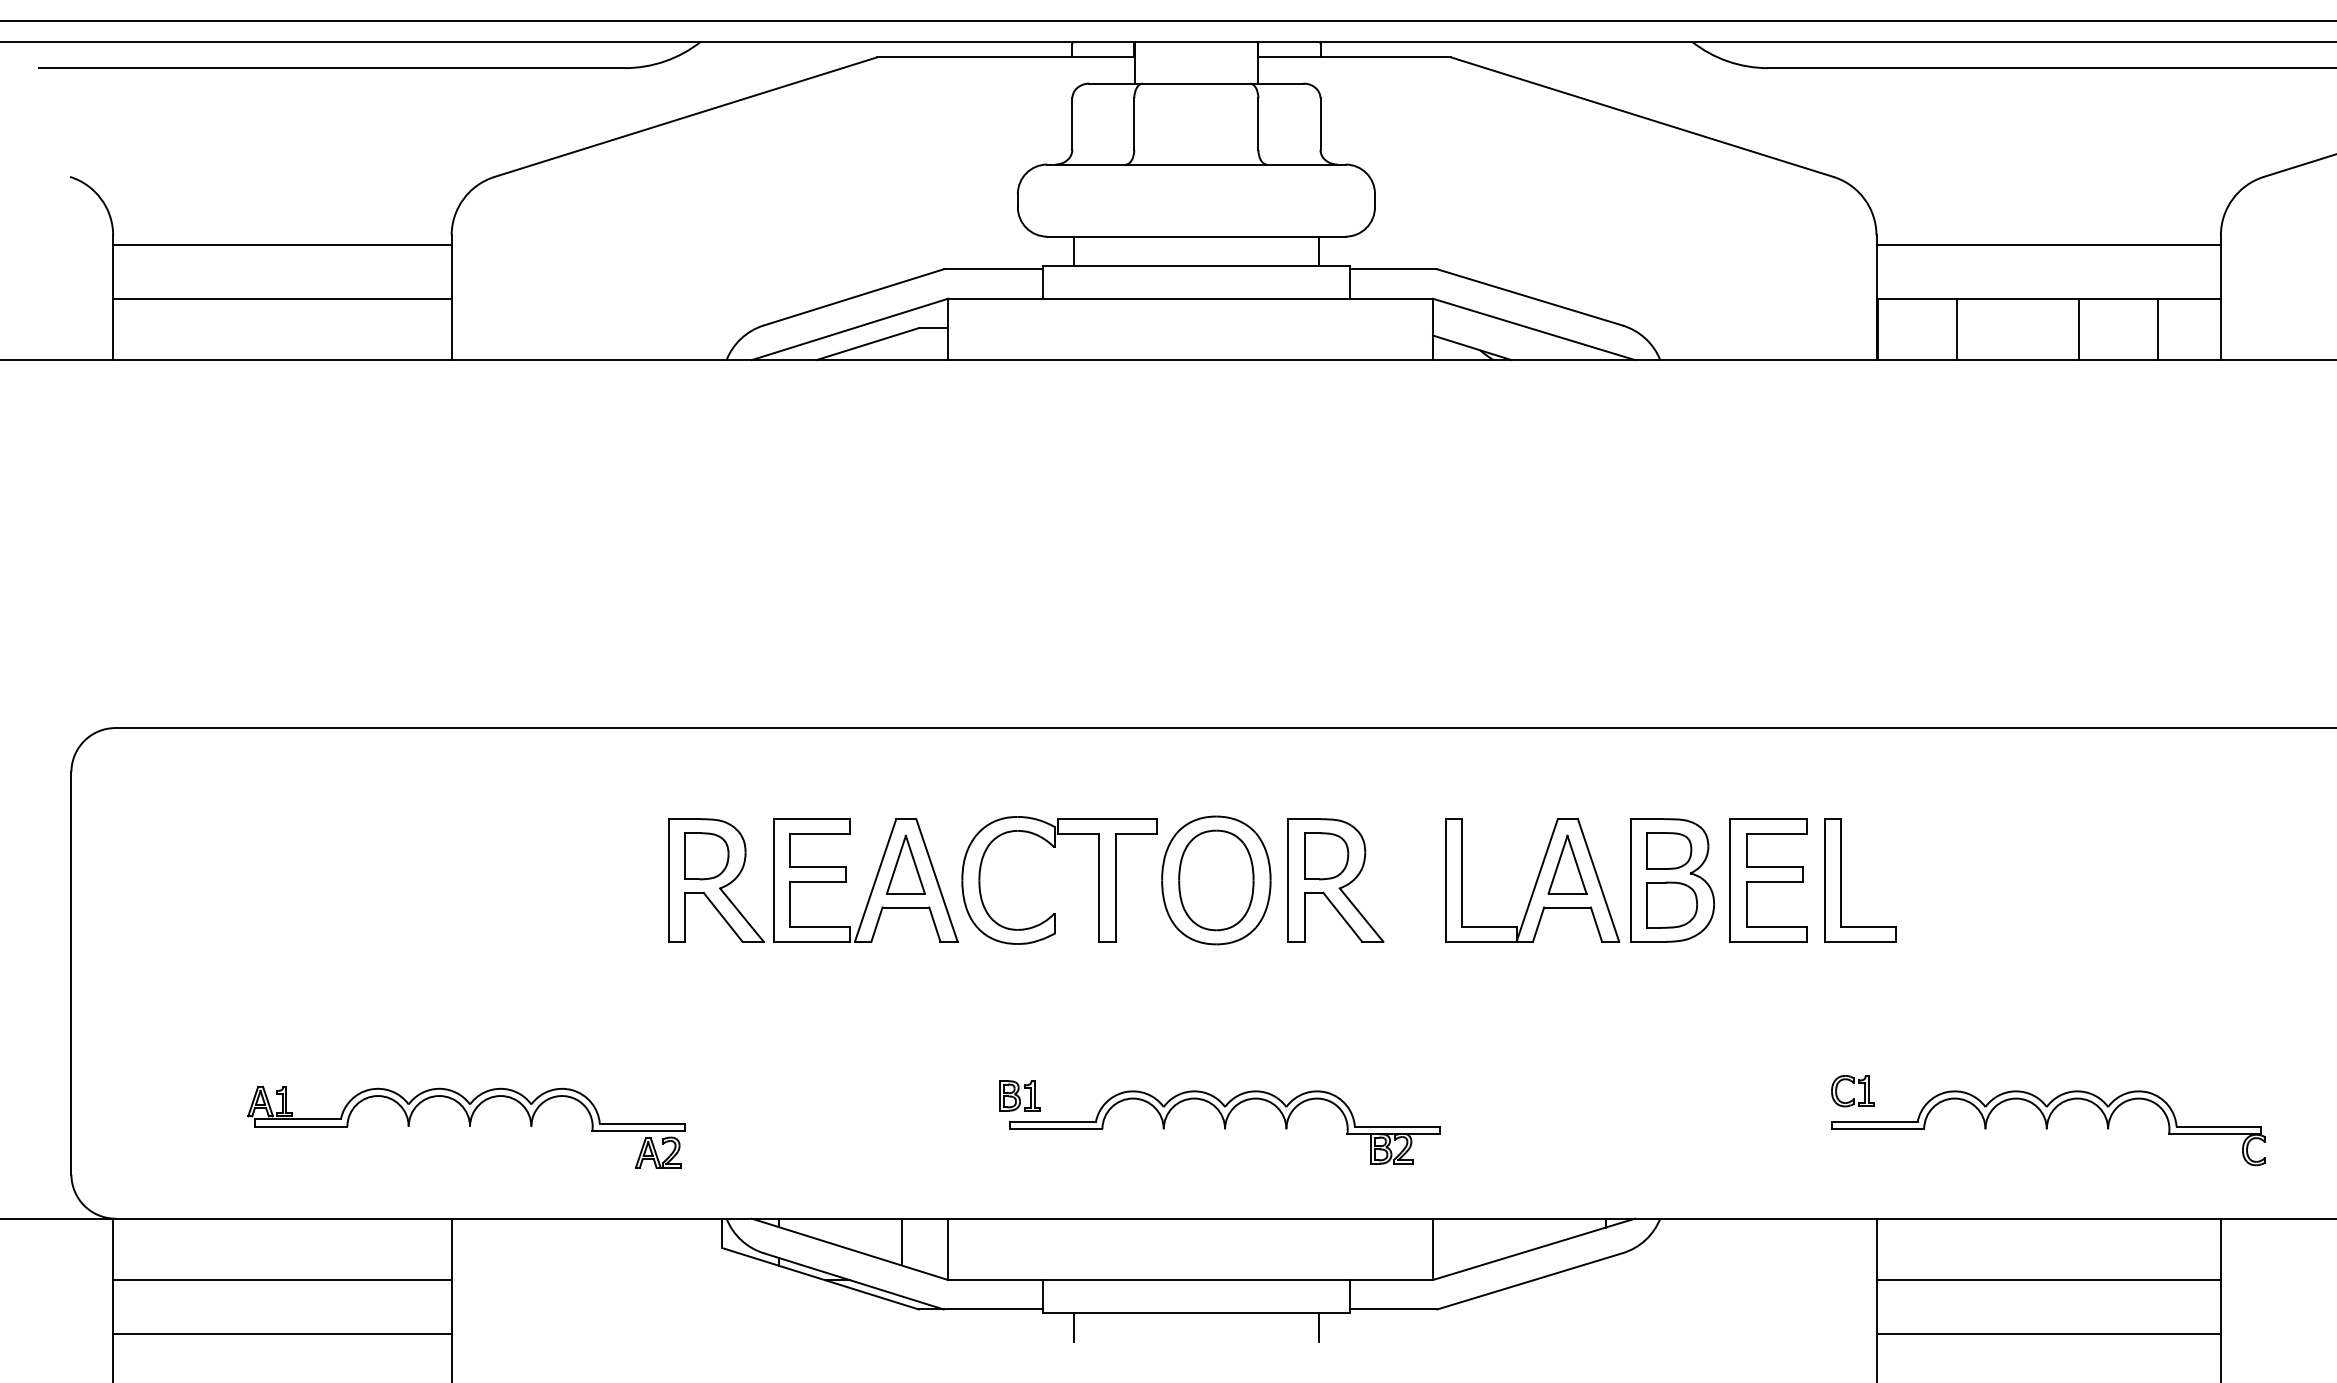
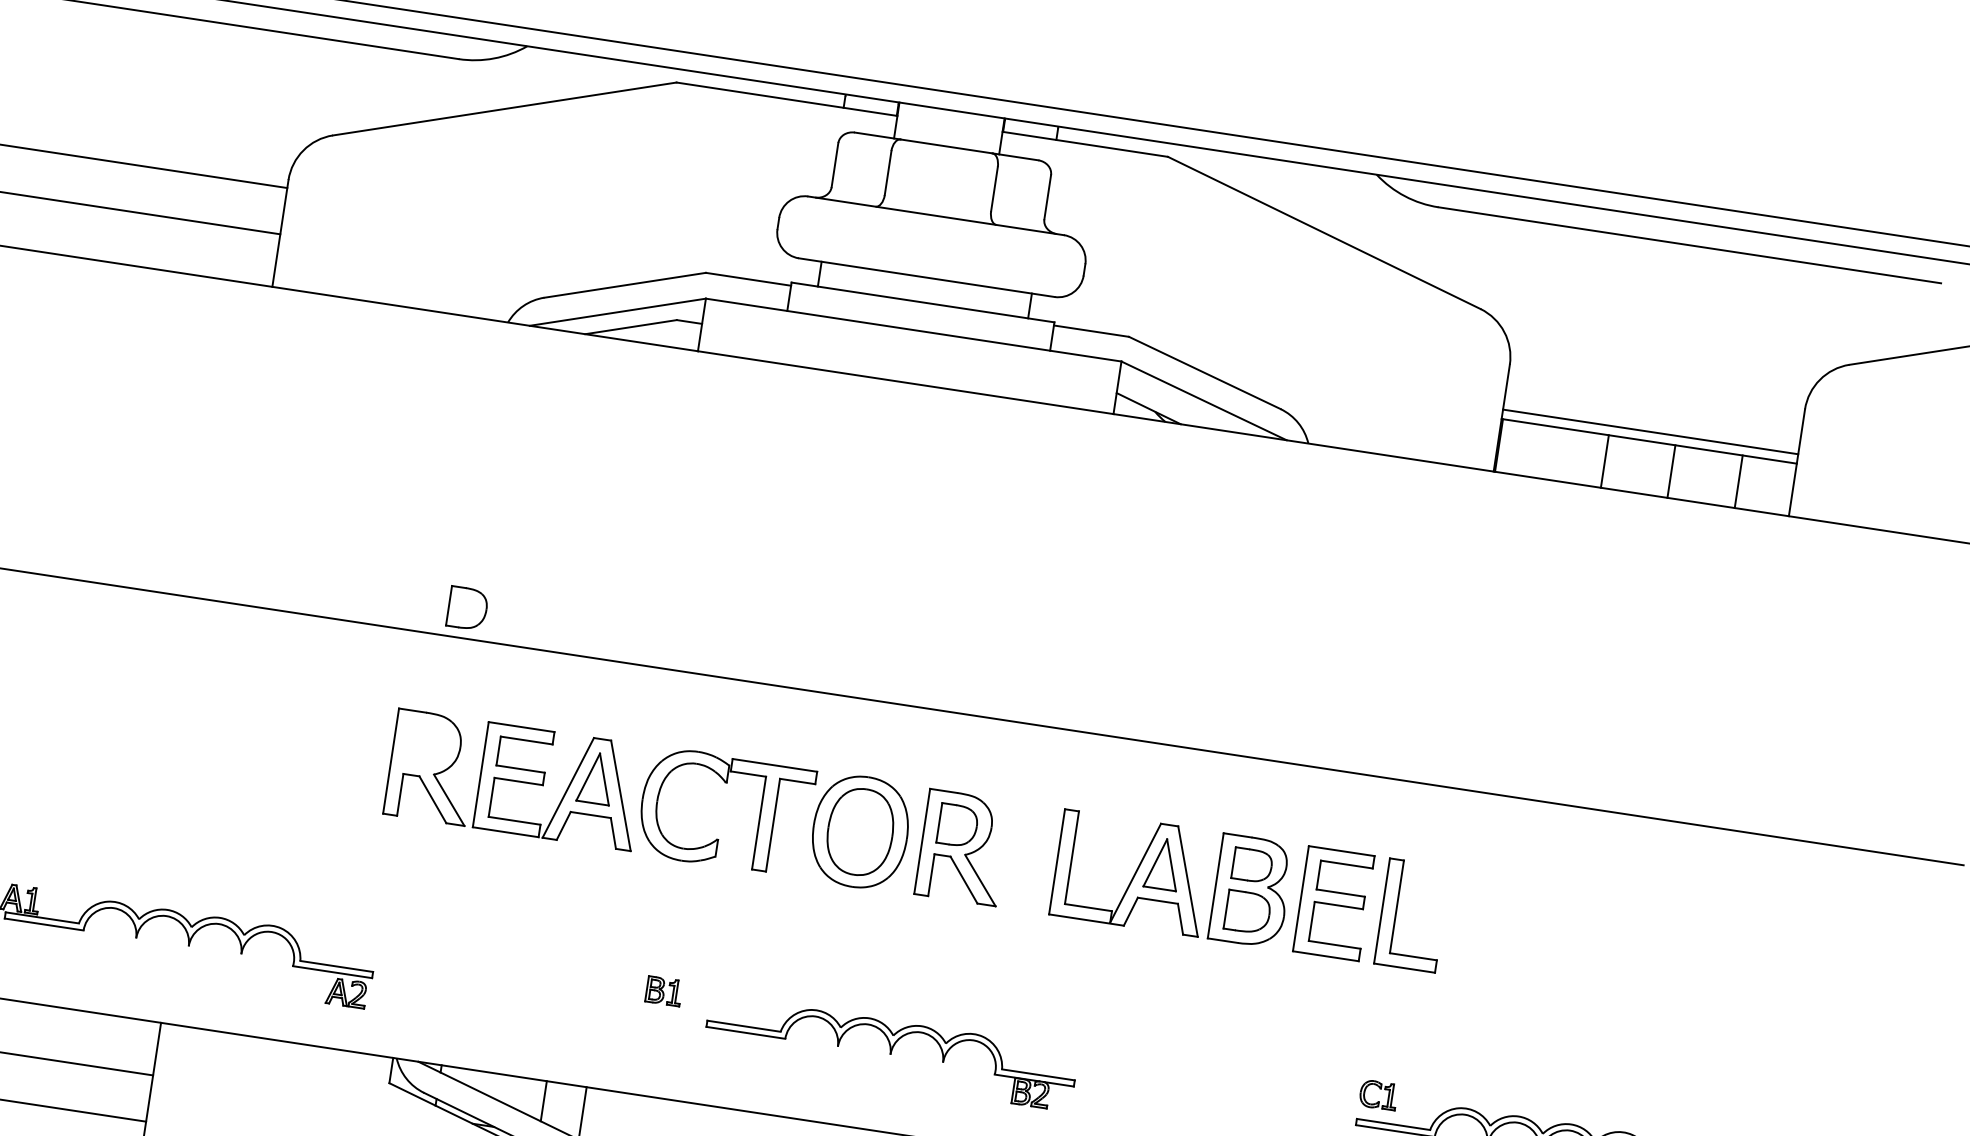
line: (2048, 244) -> (1650, 431), moved
line: (1956, 329) -> (1604, 461), moved
part: (706, 856) -> (467, 608), moved
part: (1224, 1127) -> (890, 1053), moved

